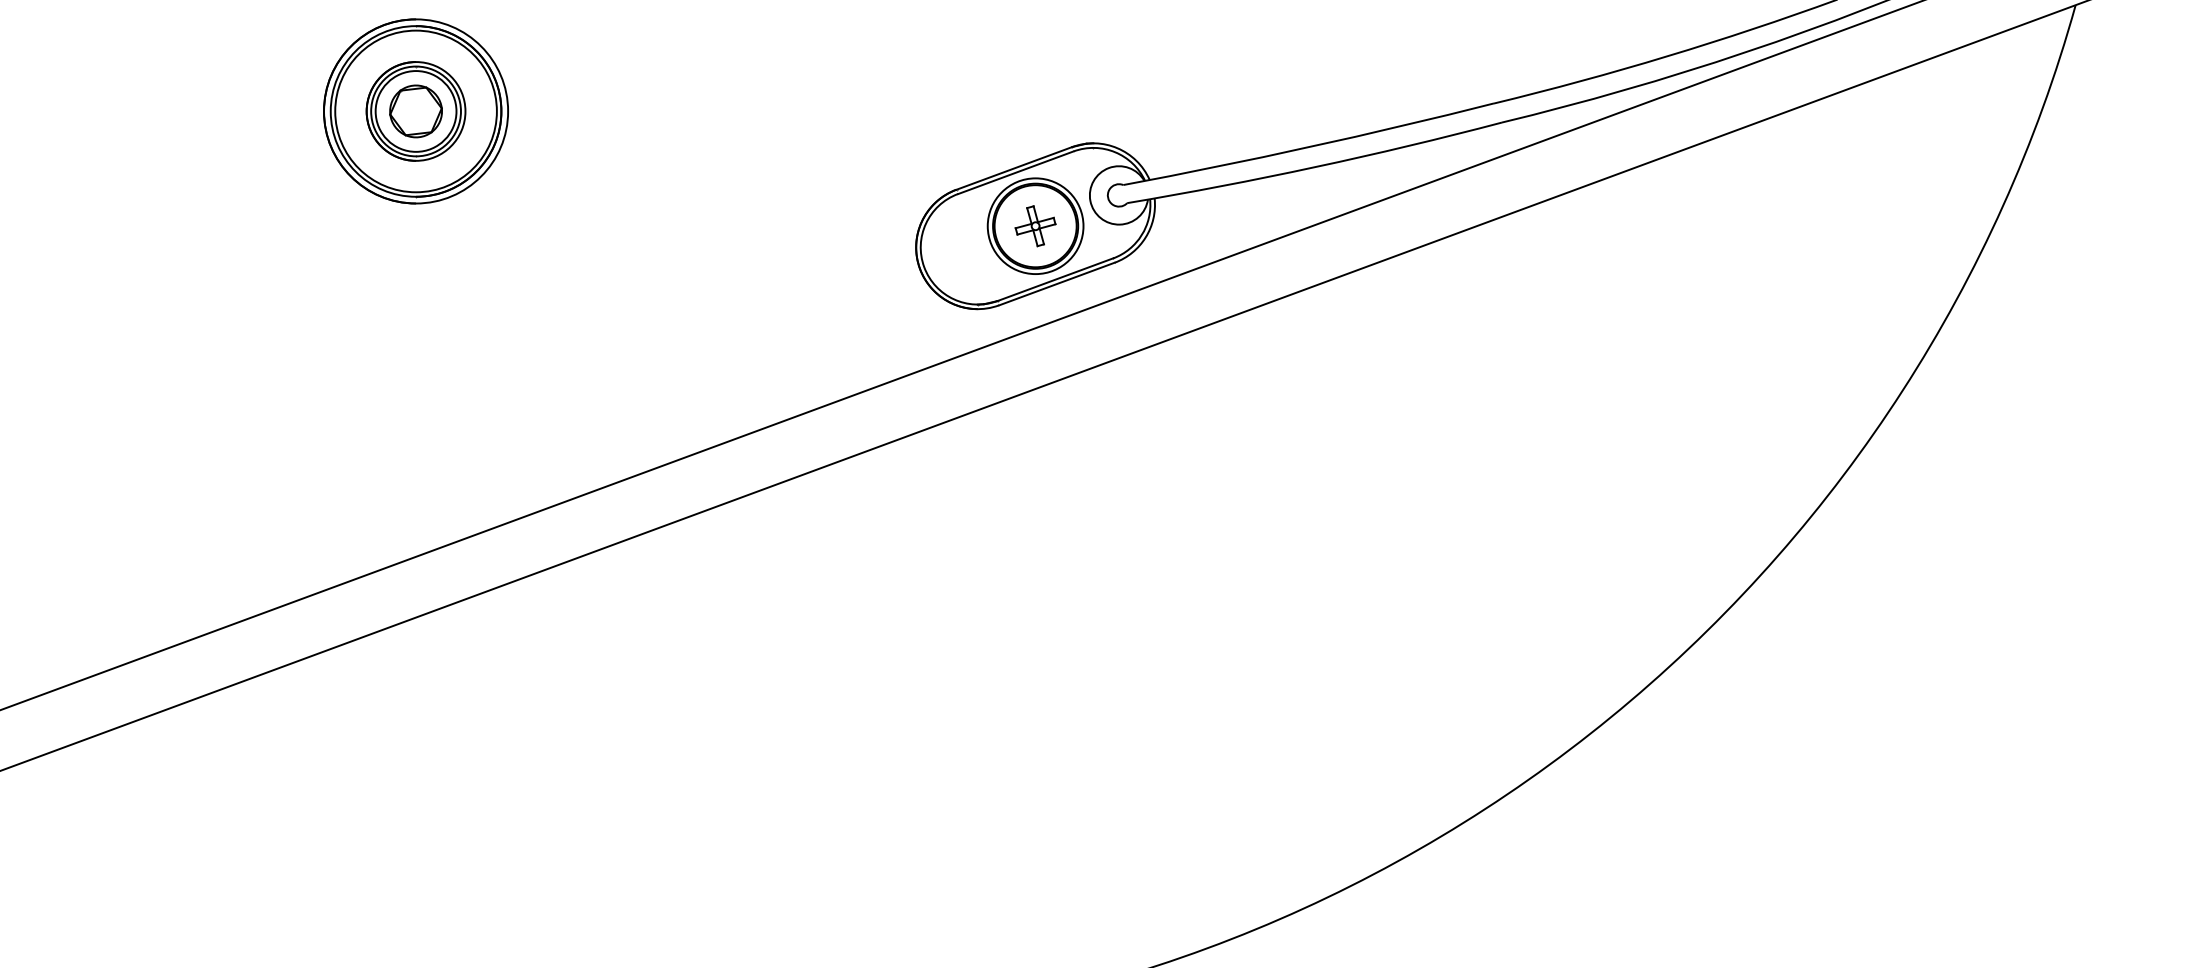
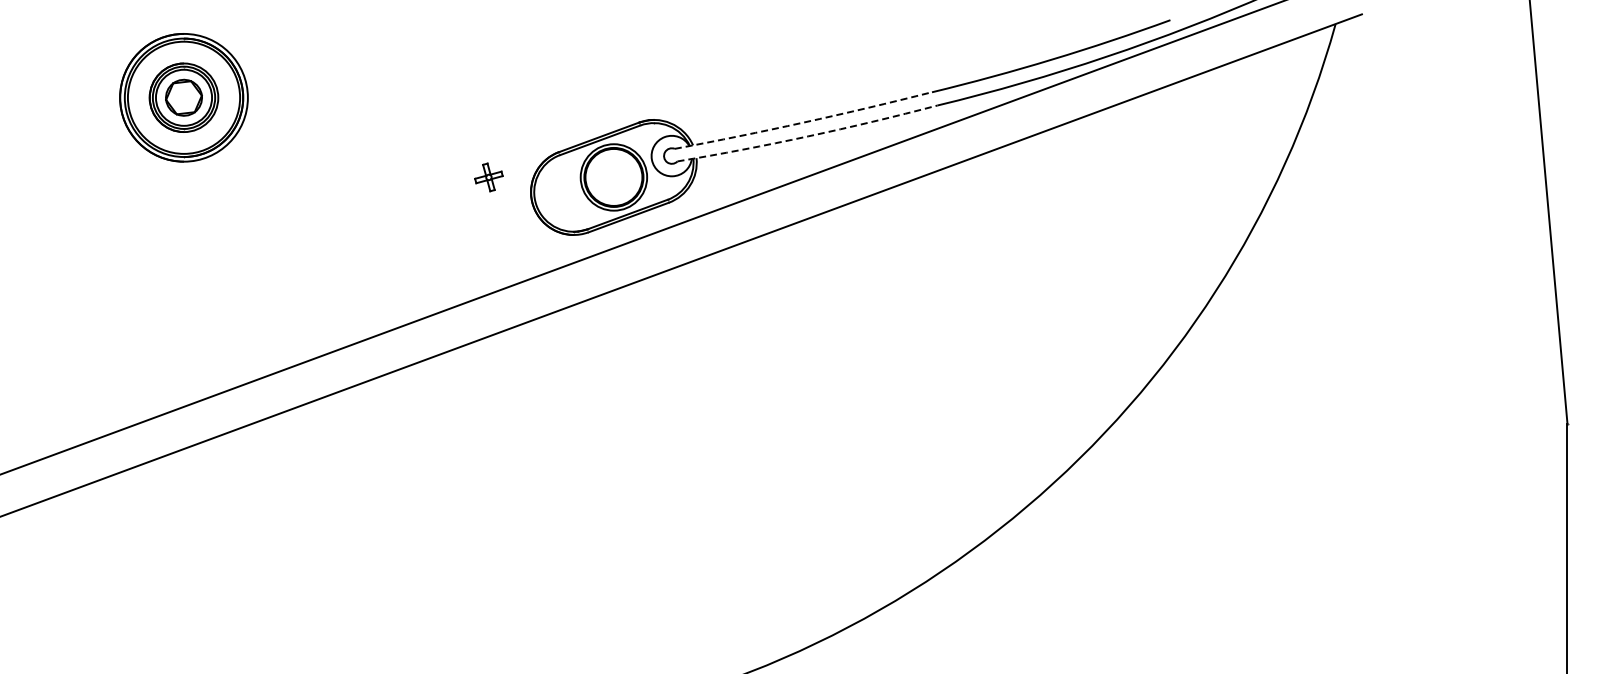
arc: (1308, 147) -> (803, 122), solid -> dashed
arc: (1316, 167) -> (808, 136), solid -> dashed
part: (1034, 226) -> (488, 177), moved

